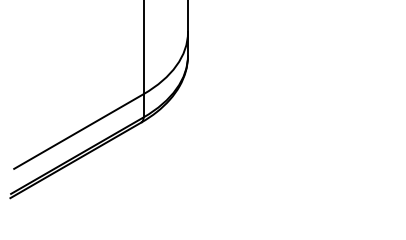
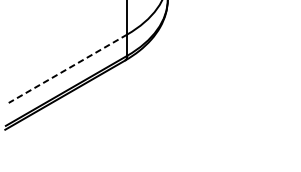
line: (78, 131) -> (67, 68), solid -> dashed

